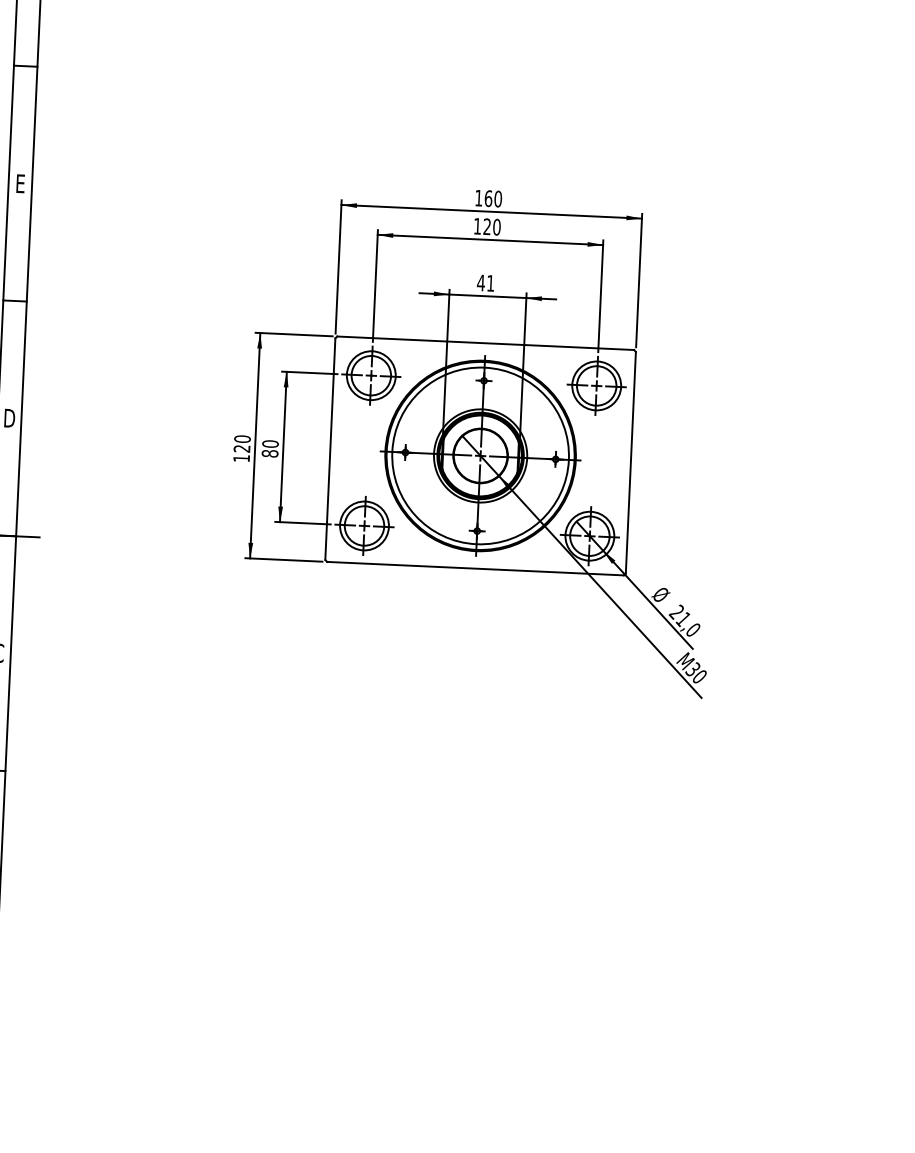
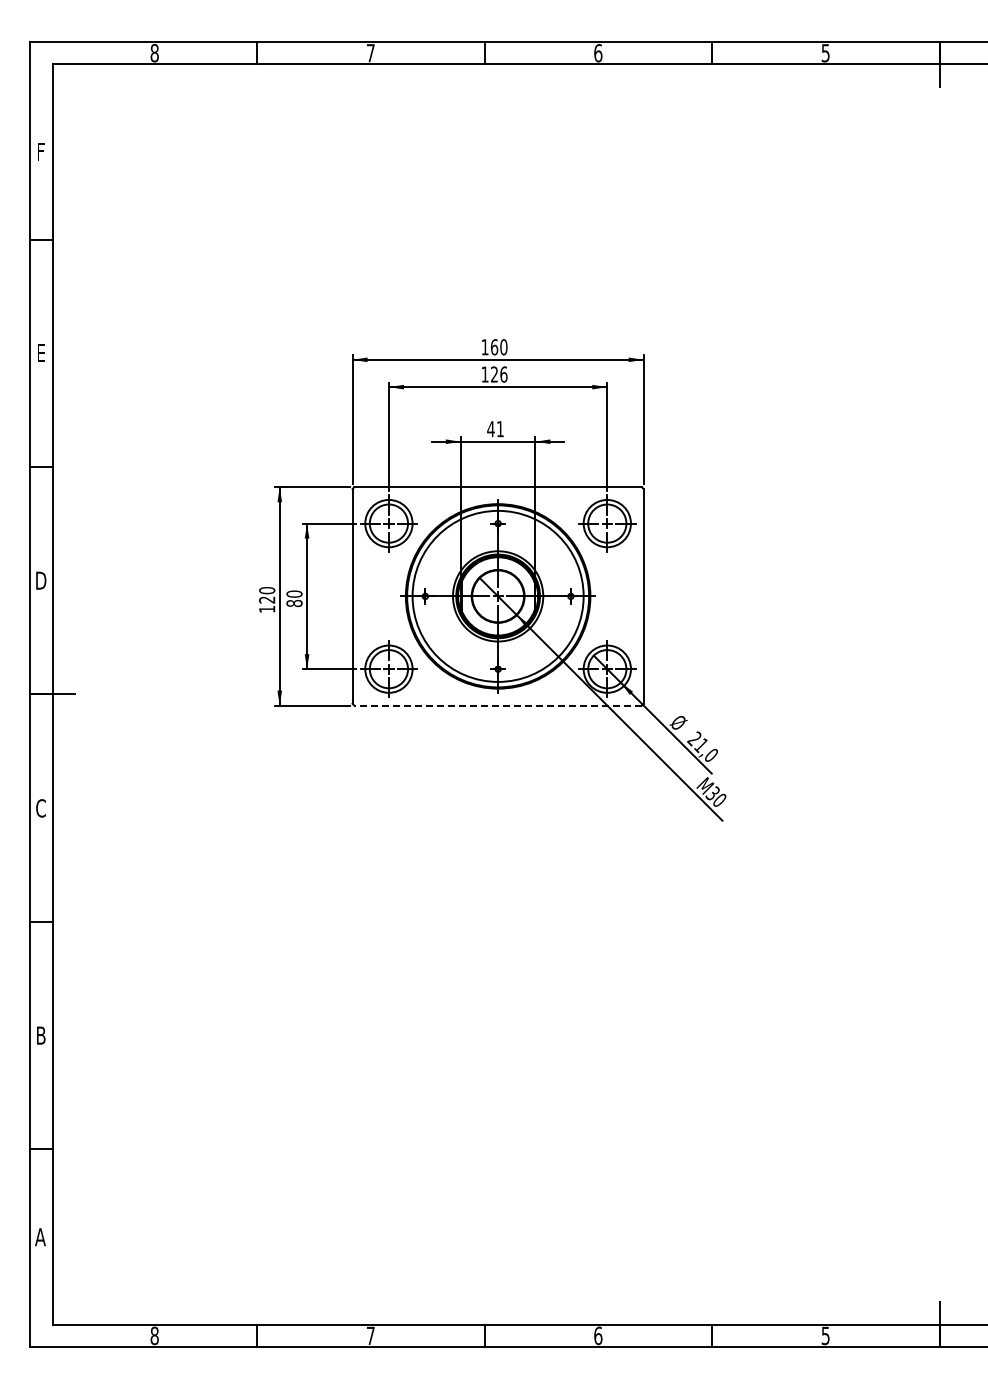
text: (496, 227) -> (503, 374), 120 -> 126
line: (475, 568) -> (498, 705), solid -> dashed

